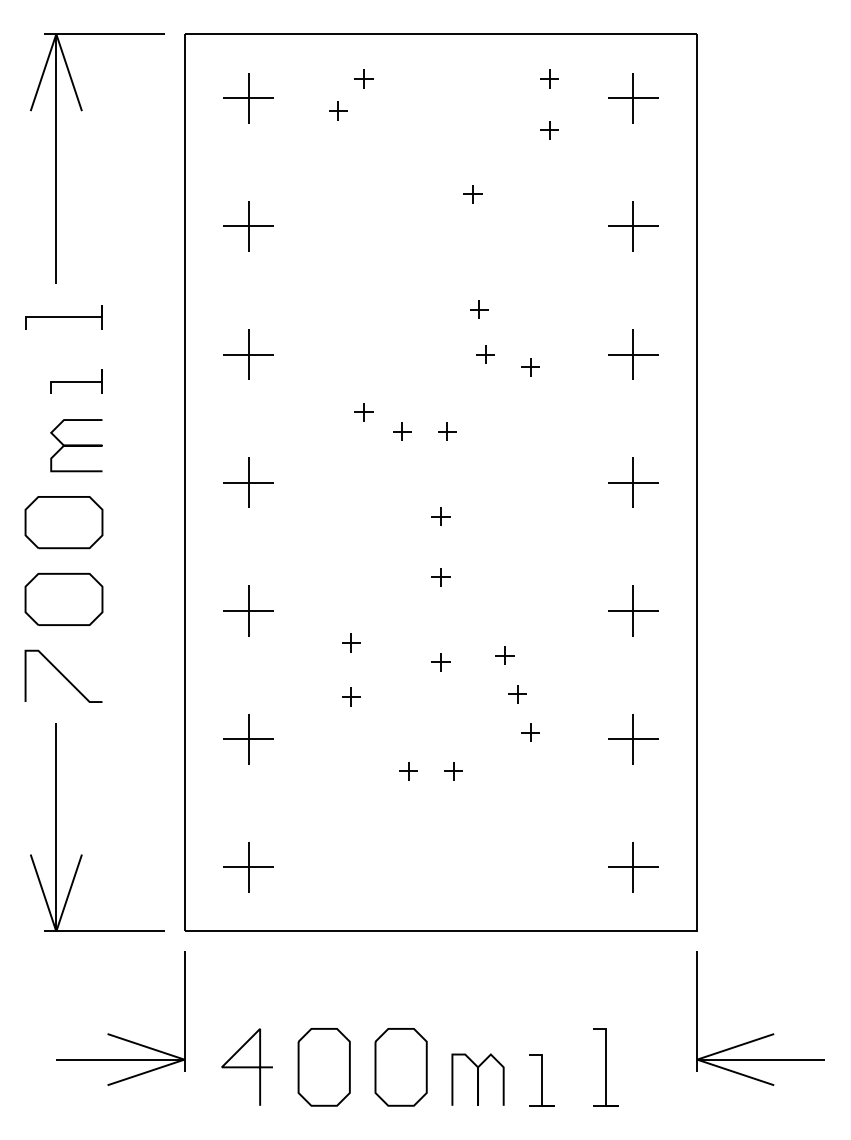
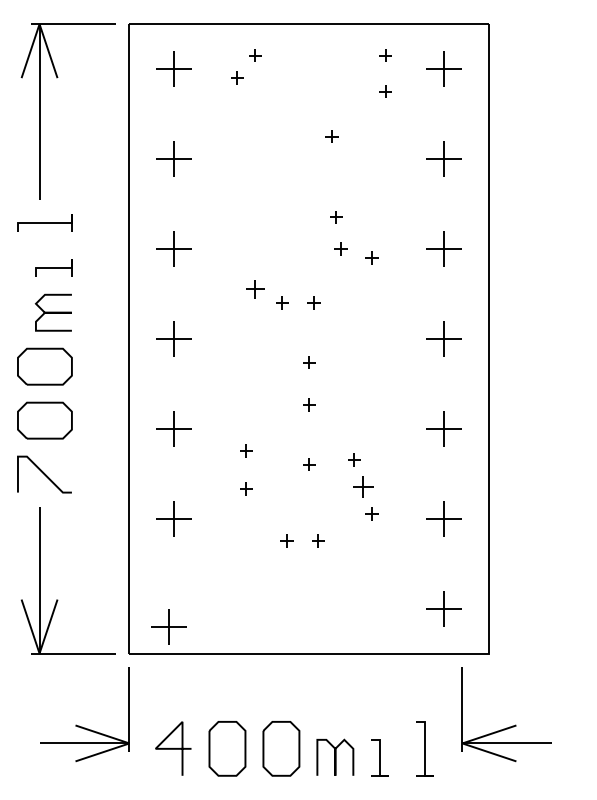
part: (363, 412) -> (255, 289), size x1.4
part: (517, 694) -> (363, 487), size x1.6
part: (248, 867) -> (168, 626), moved
part: (766, 1035) -> (511, 726), moved

